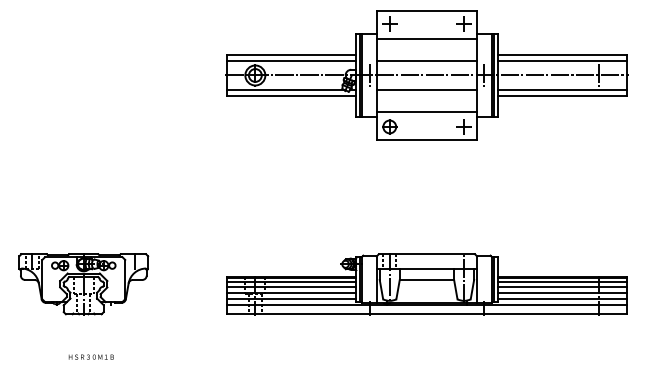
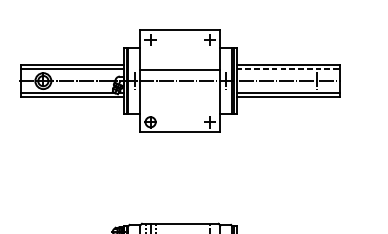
line: (426, 38) -> (179, 51), removed
line: (562, 60) -> (288, 69), solid -> dashed
line: (426, 90) -> (179, 93), removed
line: (426, 112) -> (179, 110), removed

